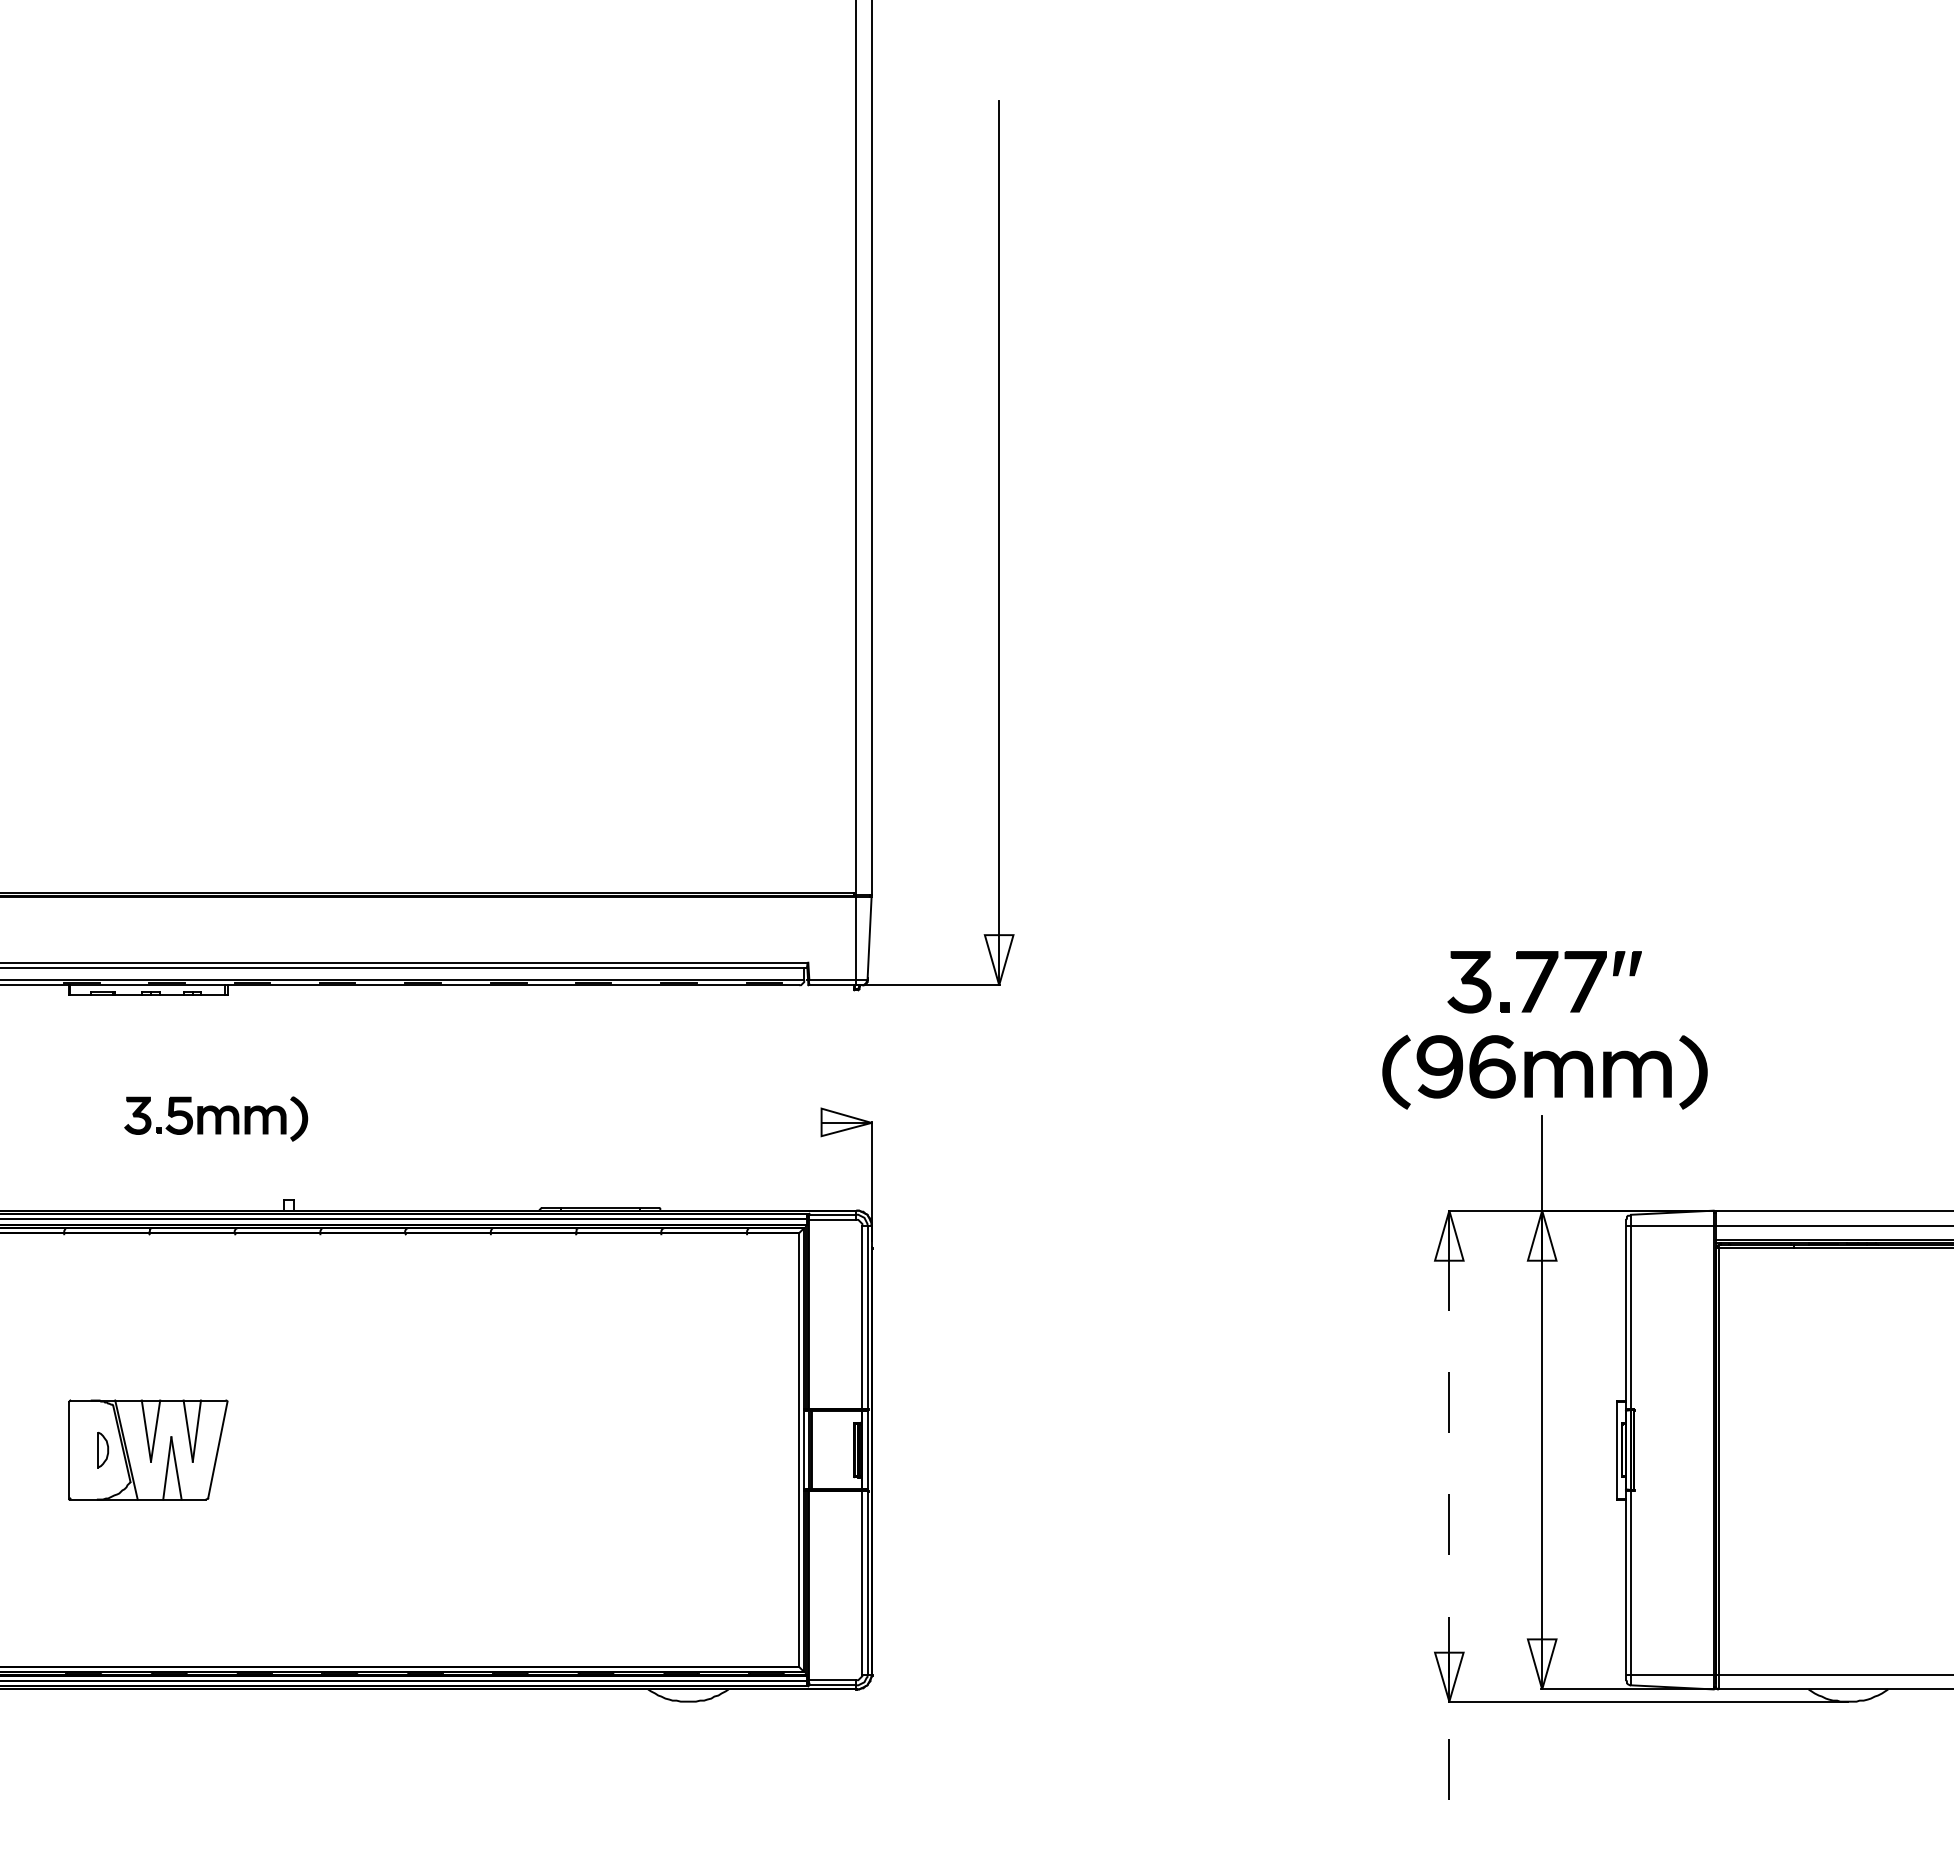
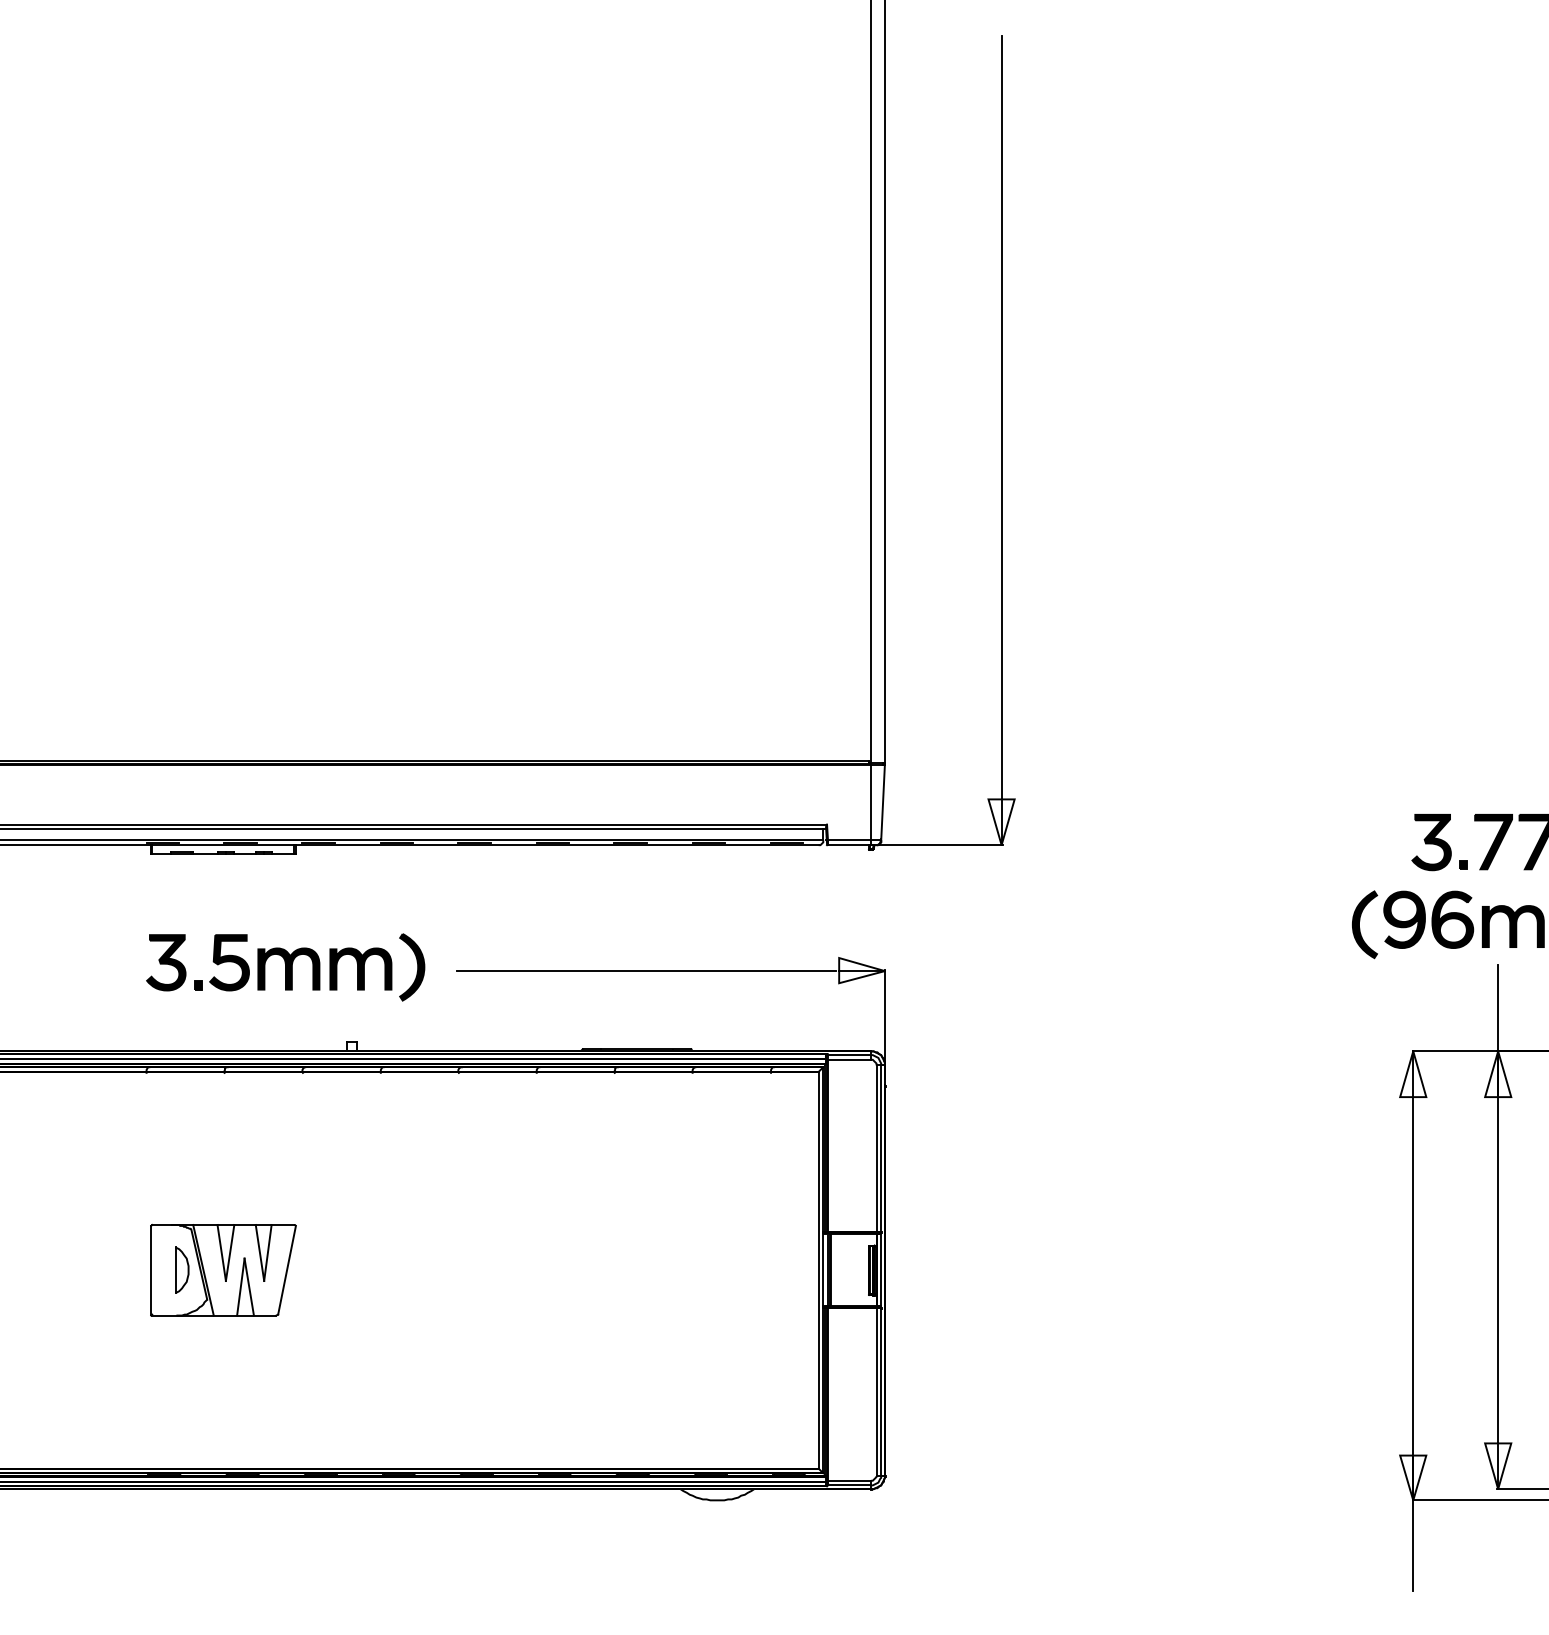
part: (215, 1118) -> (284, 967), size x1.67
line: (610, 1122) -> (646, 970), added
part: (103, 1449) -> (182, 1269), size x1.43
line: (1449, 1530) -> (1413, 1343), dashed -> solid

